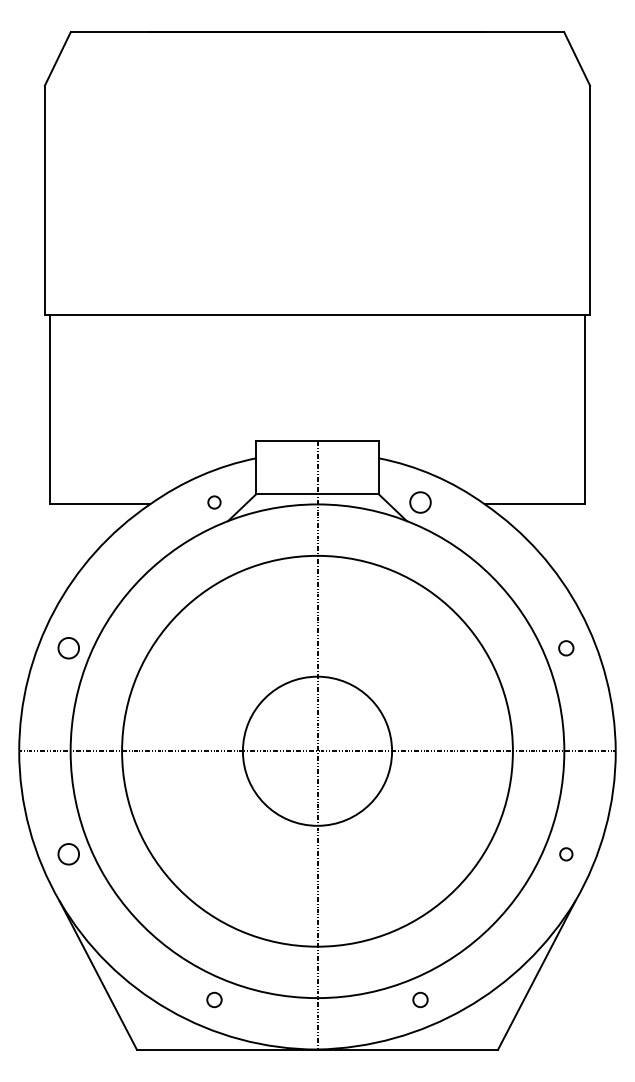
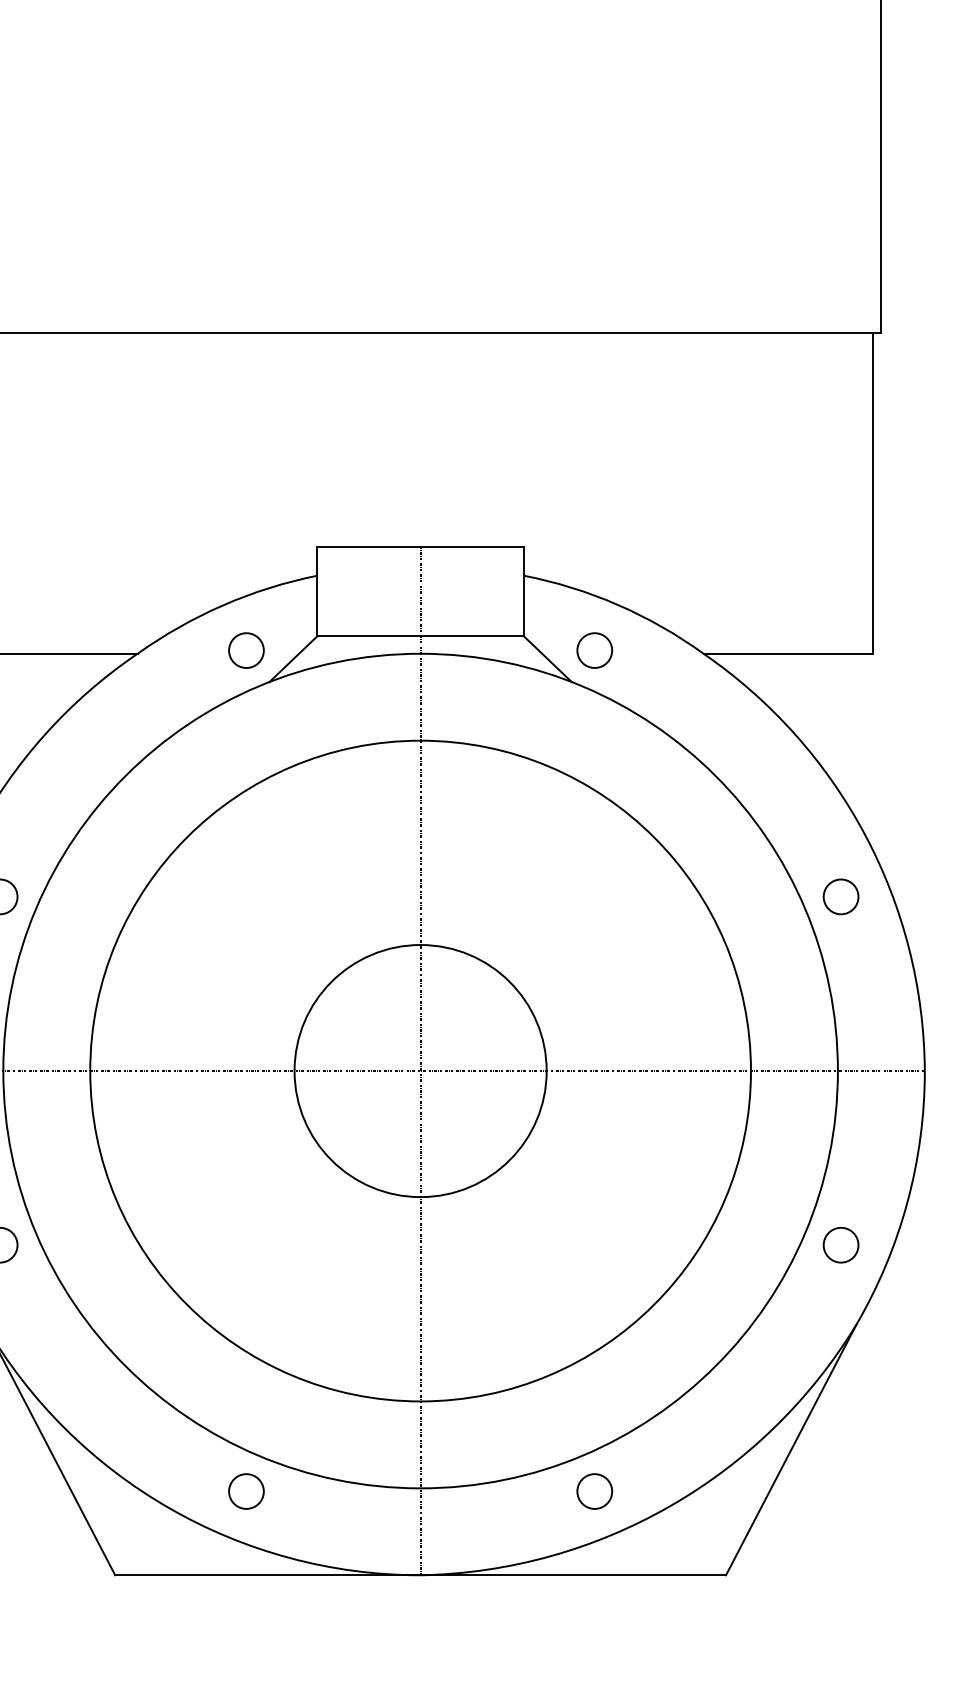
circle: (214, 502) -> (246, 650), size x1.67
circle: (566, 648) -> (841, 897), size x1.43
circle: (566, 854) -> (841, 1245), size x1.67
circle: (214, 999) -> (246, 1490), size x1.43
circle: (420, 999) -> (594, 1490), size x1.43

